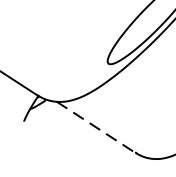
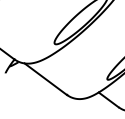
line: (97, 127) -> (46, 79), dashed -> solid

